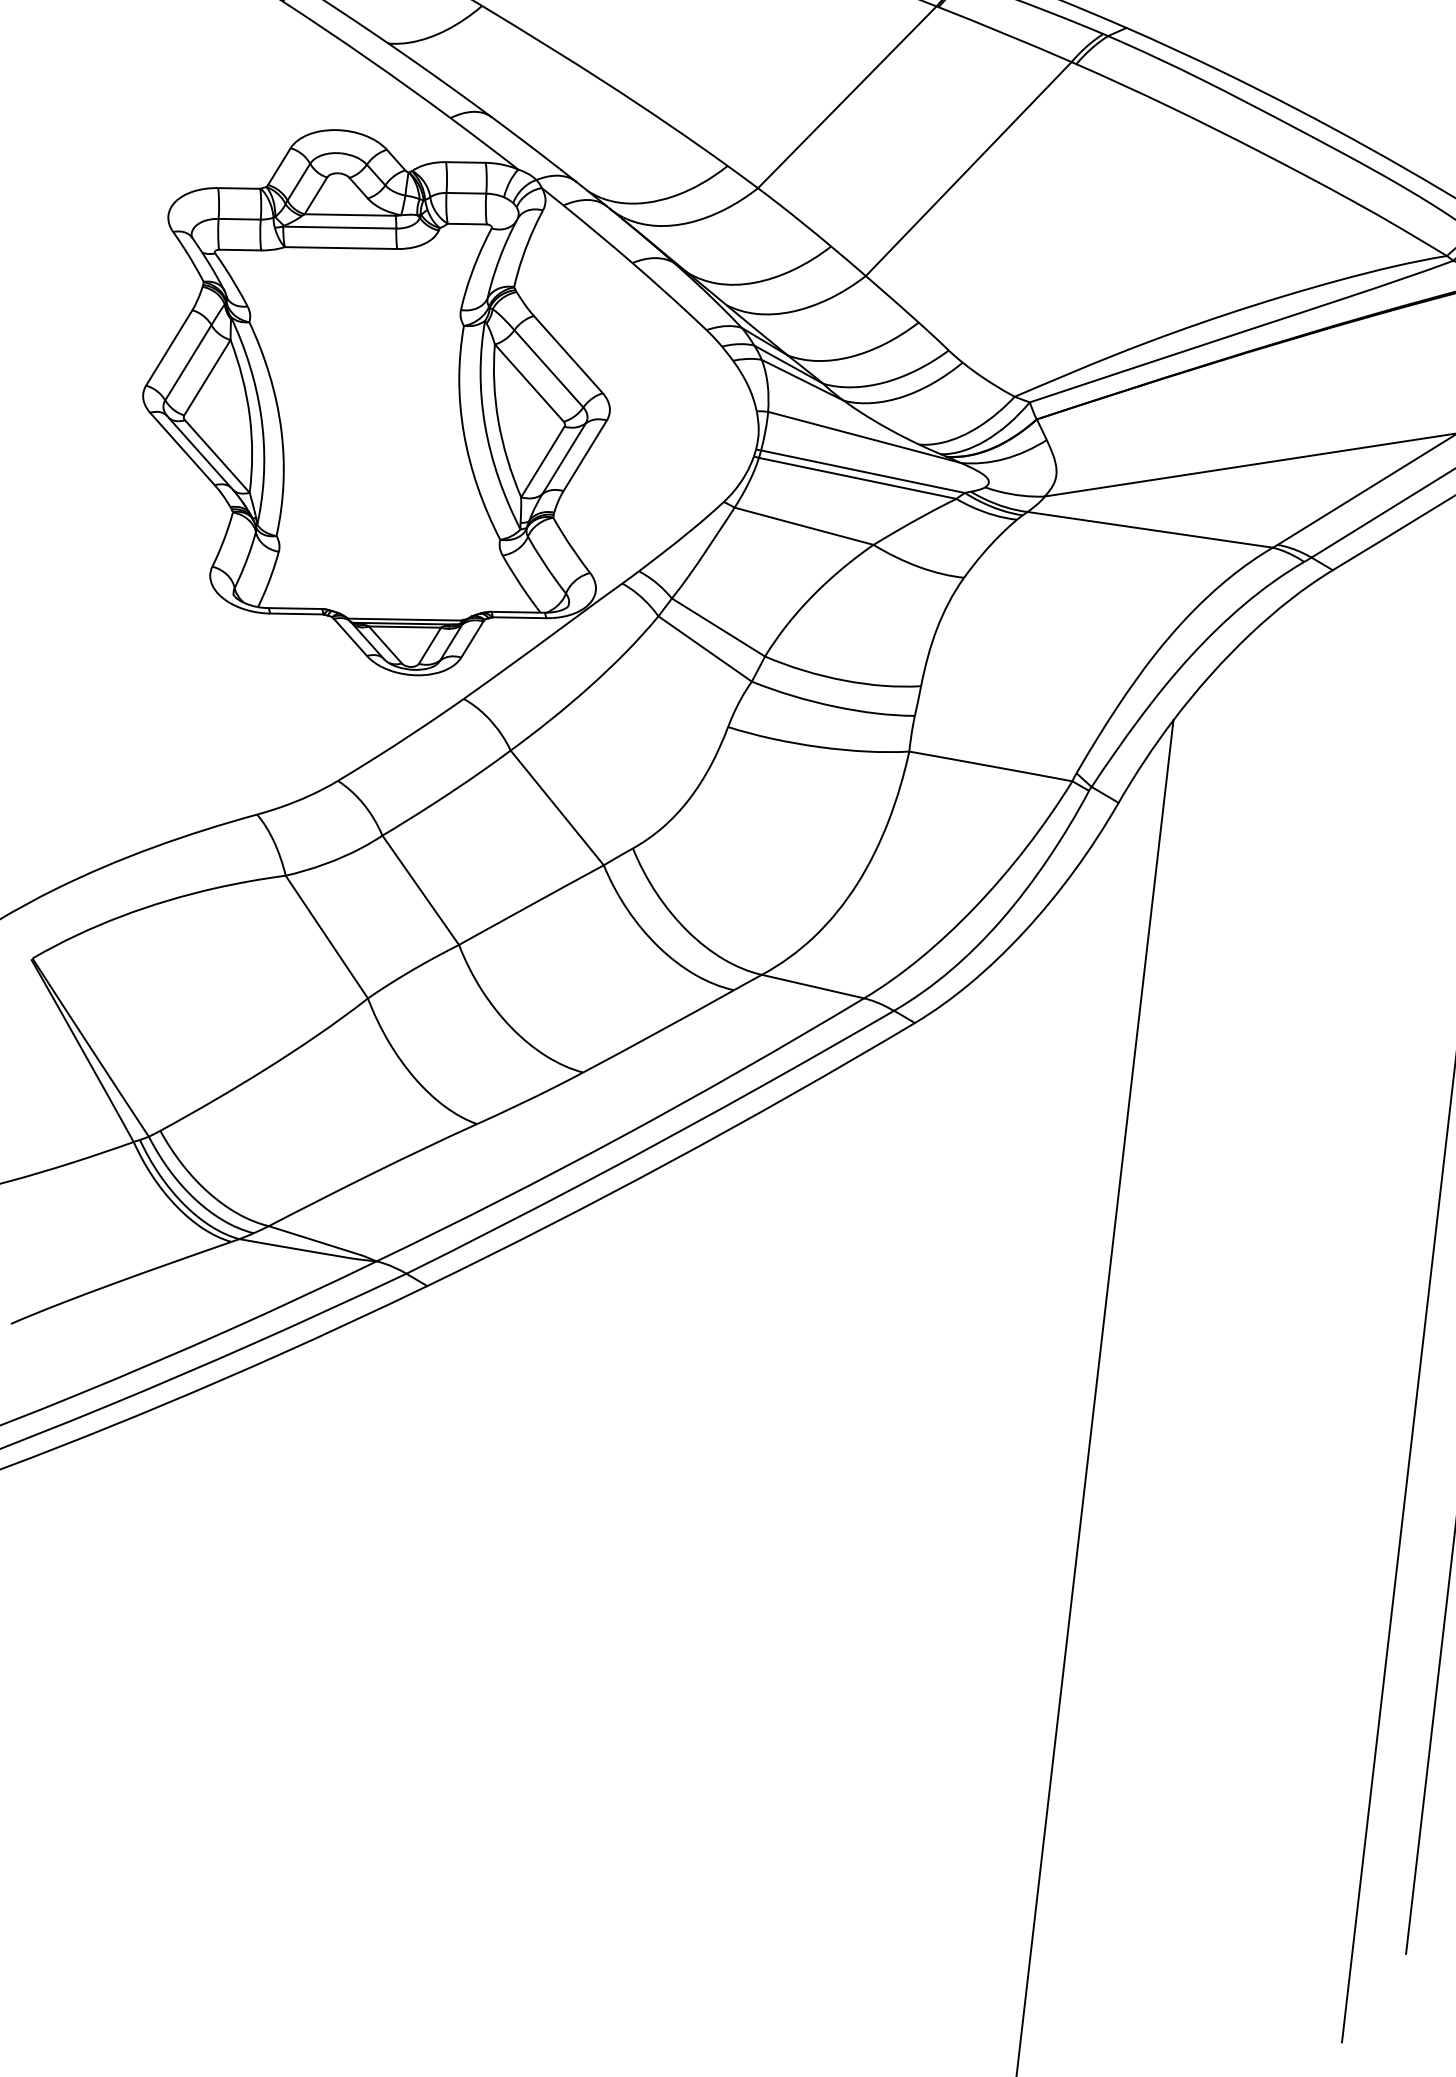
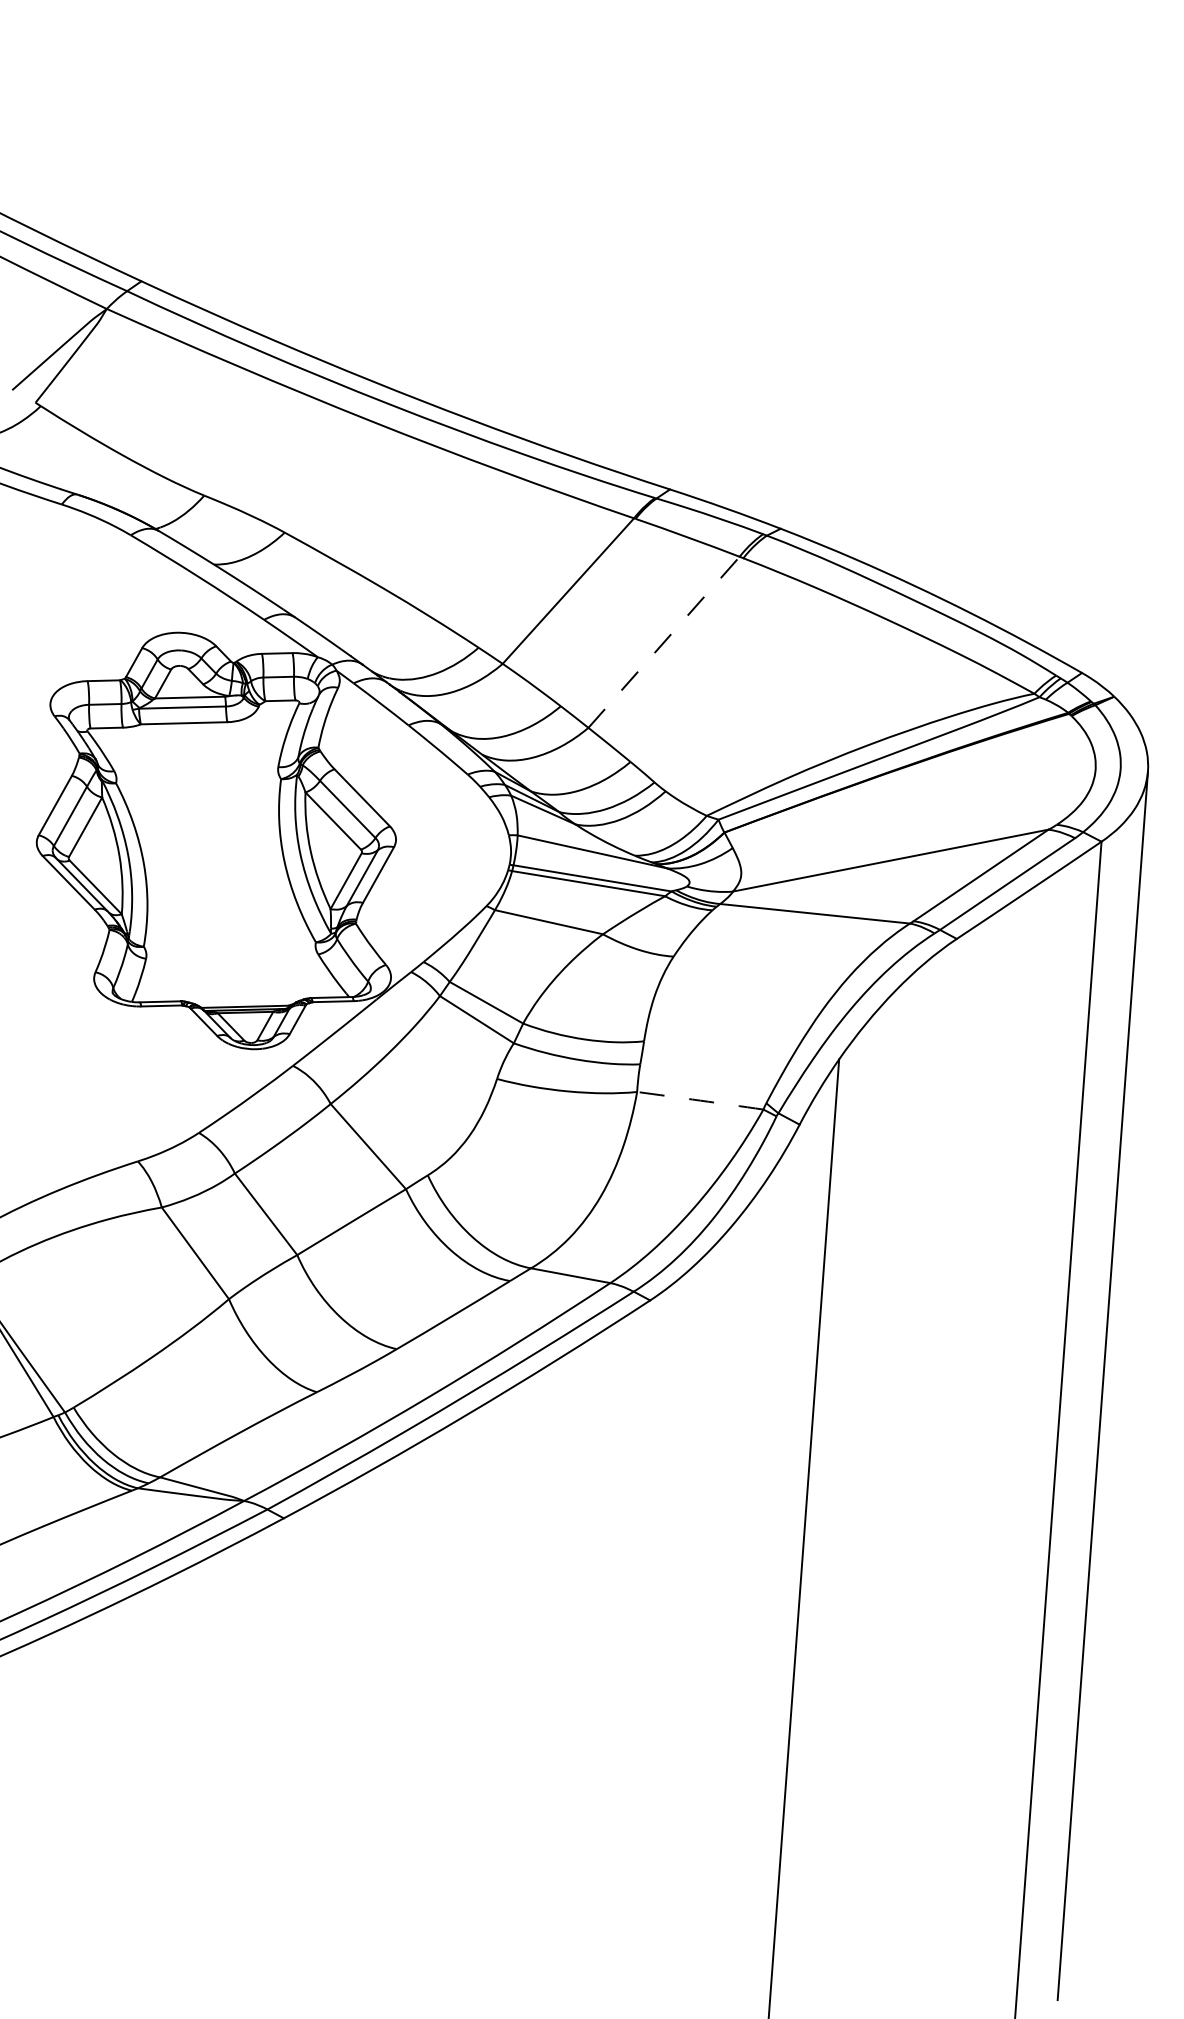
line: (969, 168) -> (664, 641), solid -> dashed
arc: (991, 766) -> (700, 1100), solid -> dashed

